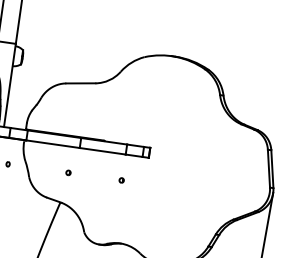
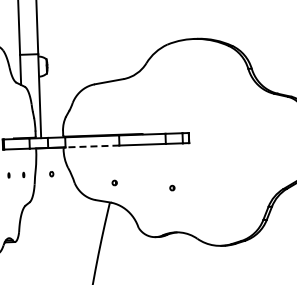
line: (53, 144) -> (92, 146), solid -> dashed
part: (68, 172) -> (114, 182), moved
part: (121, 179) -> (172, 187), moved

